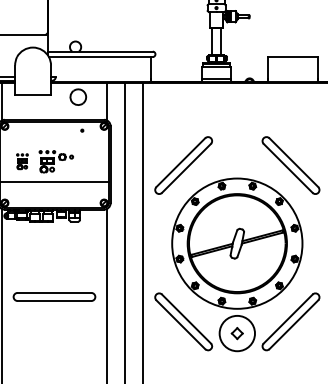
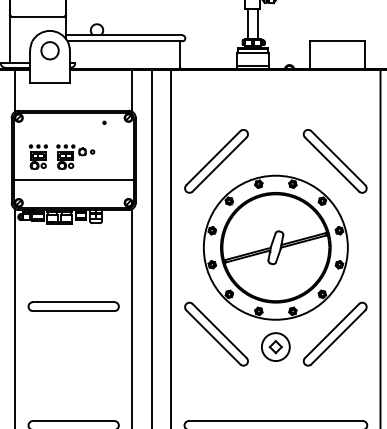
part: (77, 96) -> (49, 50), moved
part: (21, 161) -> (37, 156), size x1.43
circle: (237, 333) -> (275, 347), size x0.71

